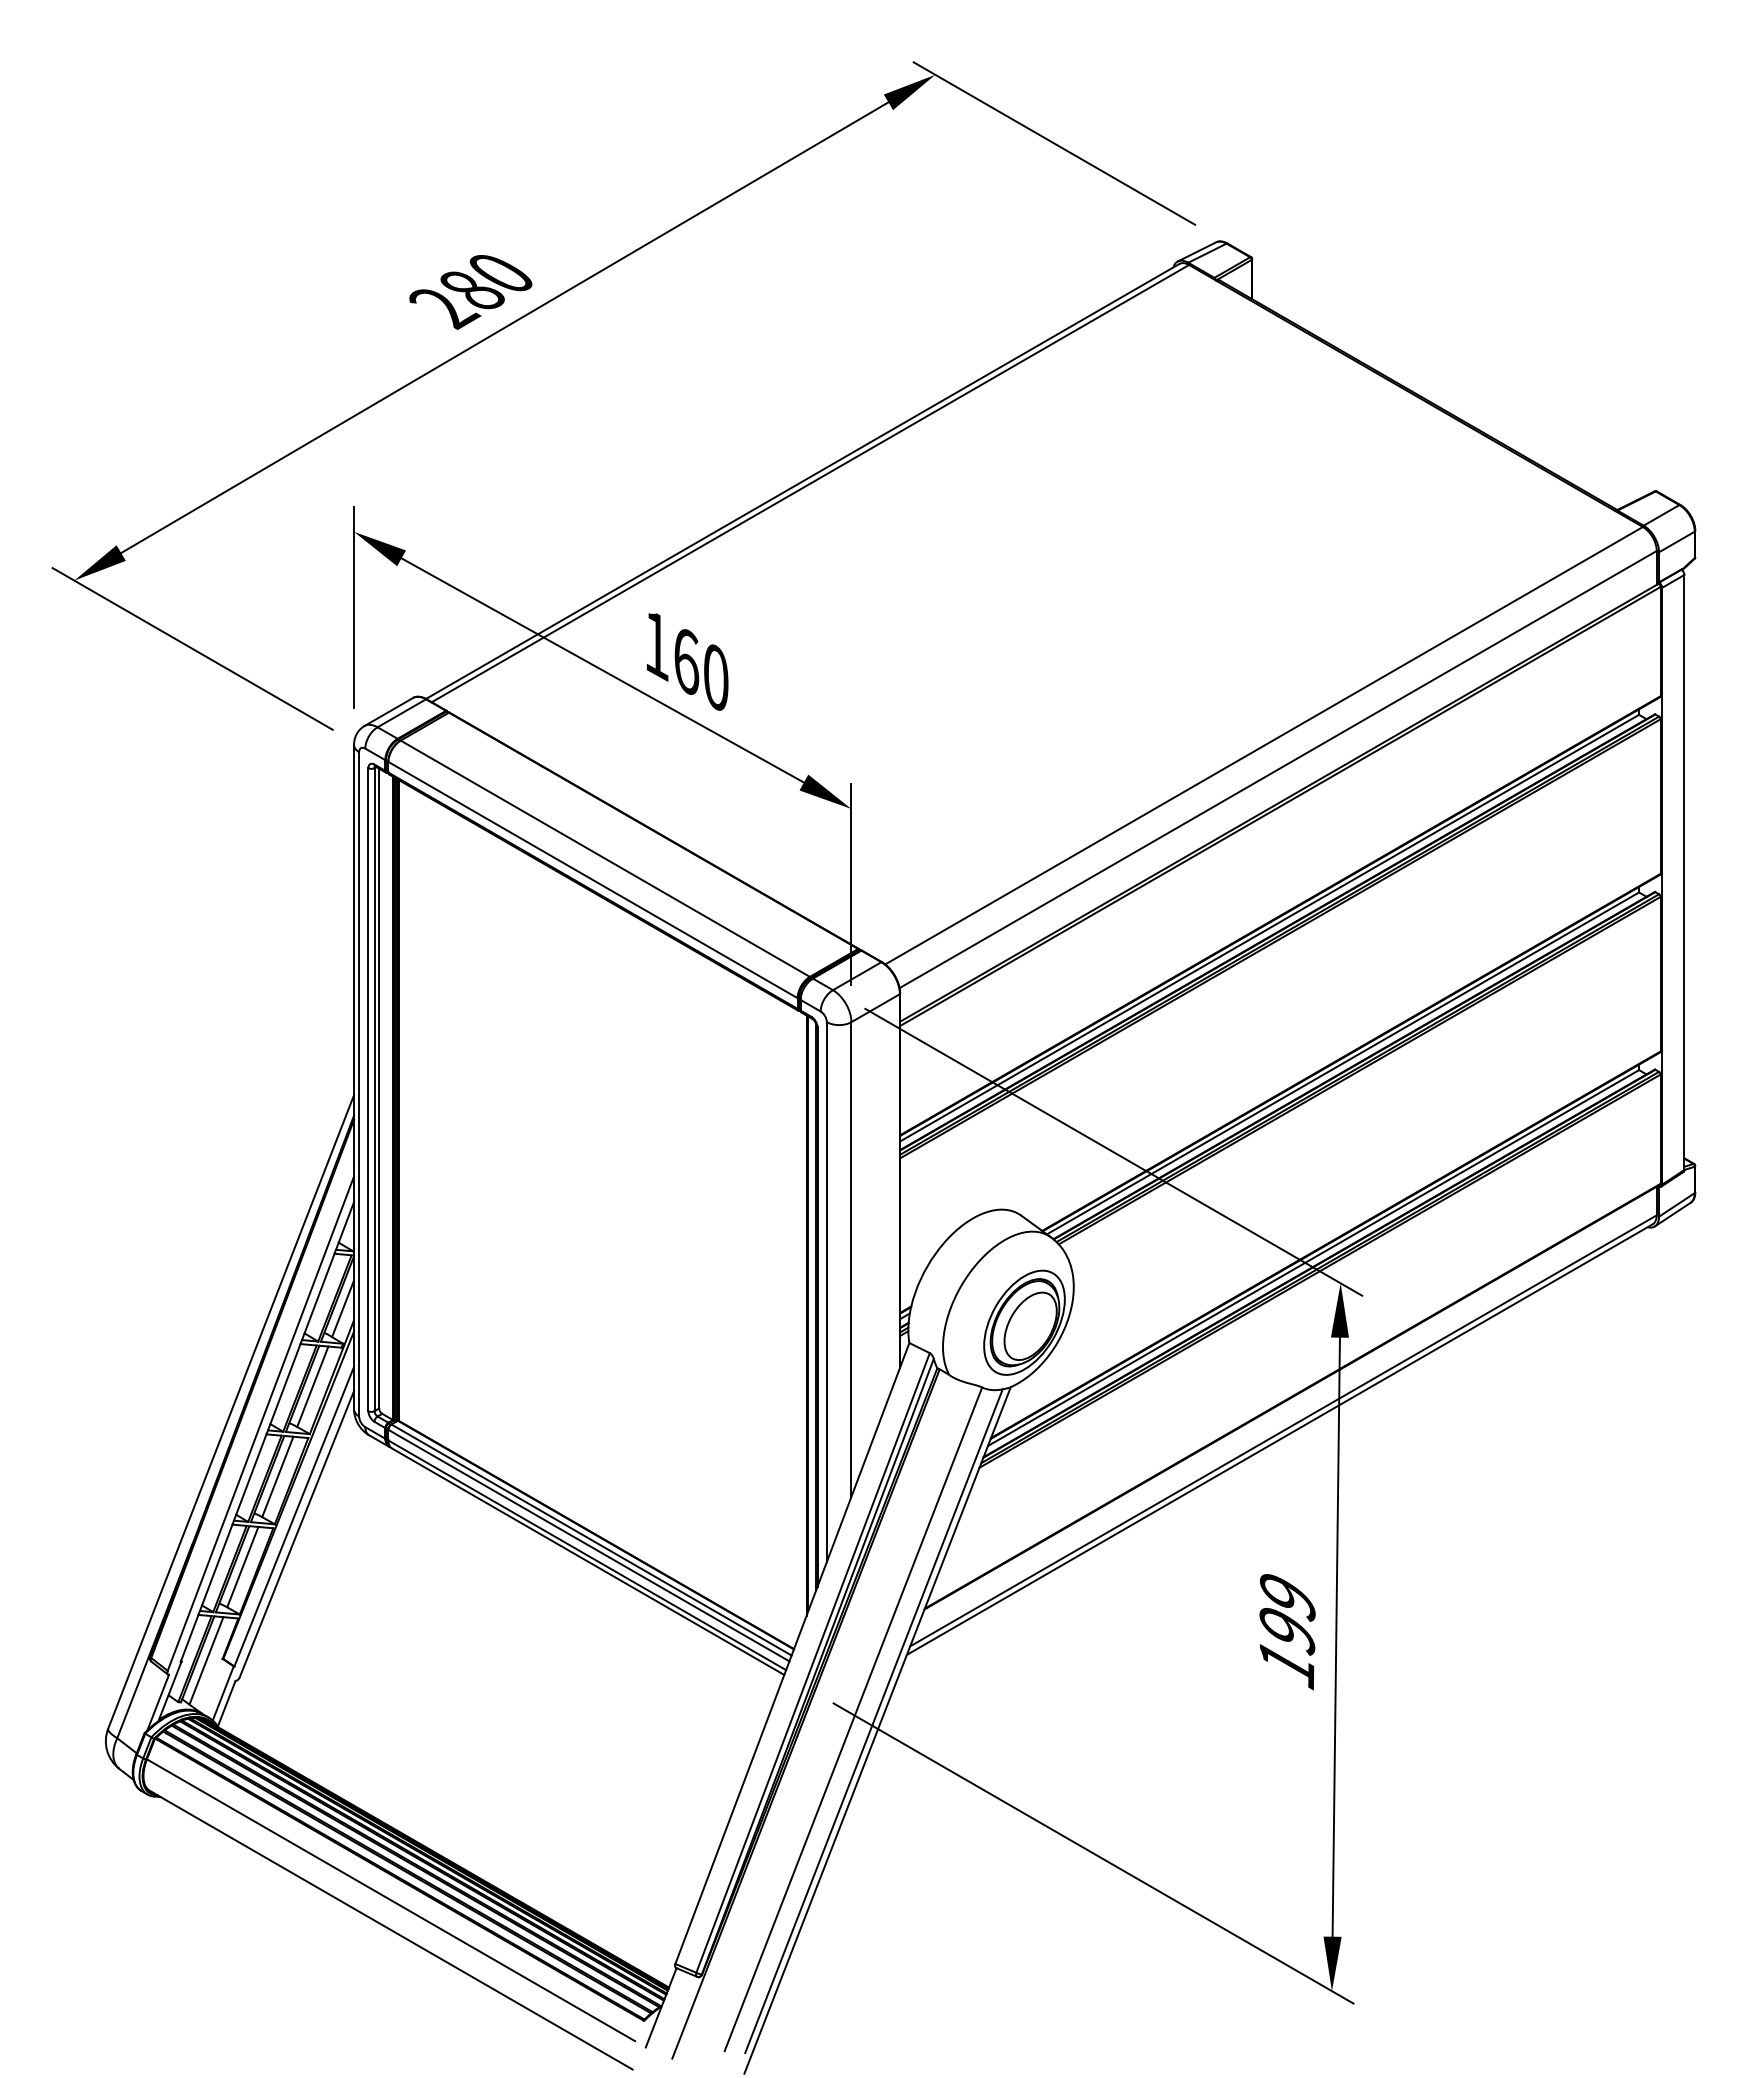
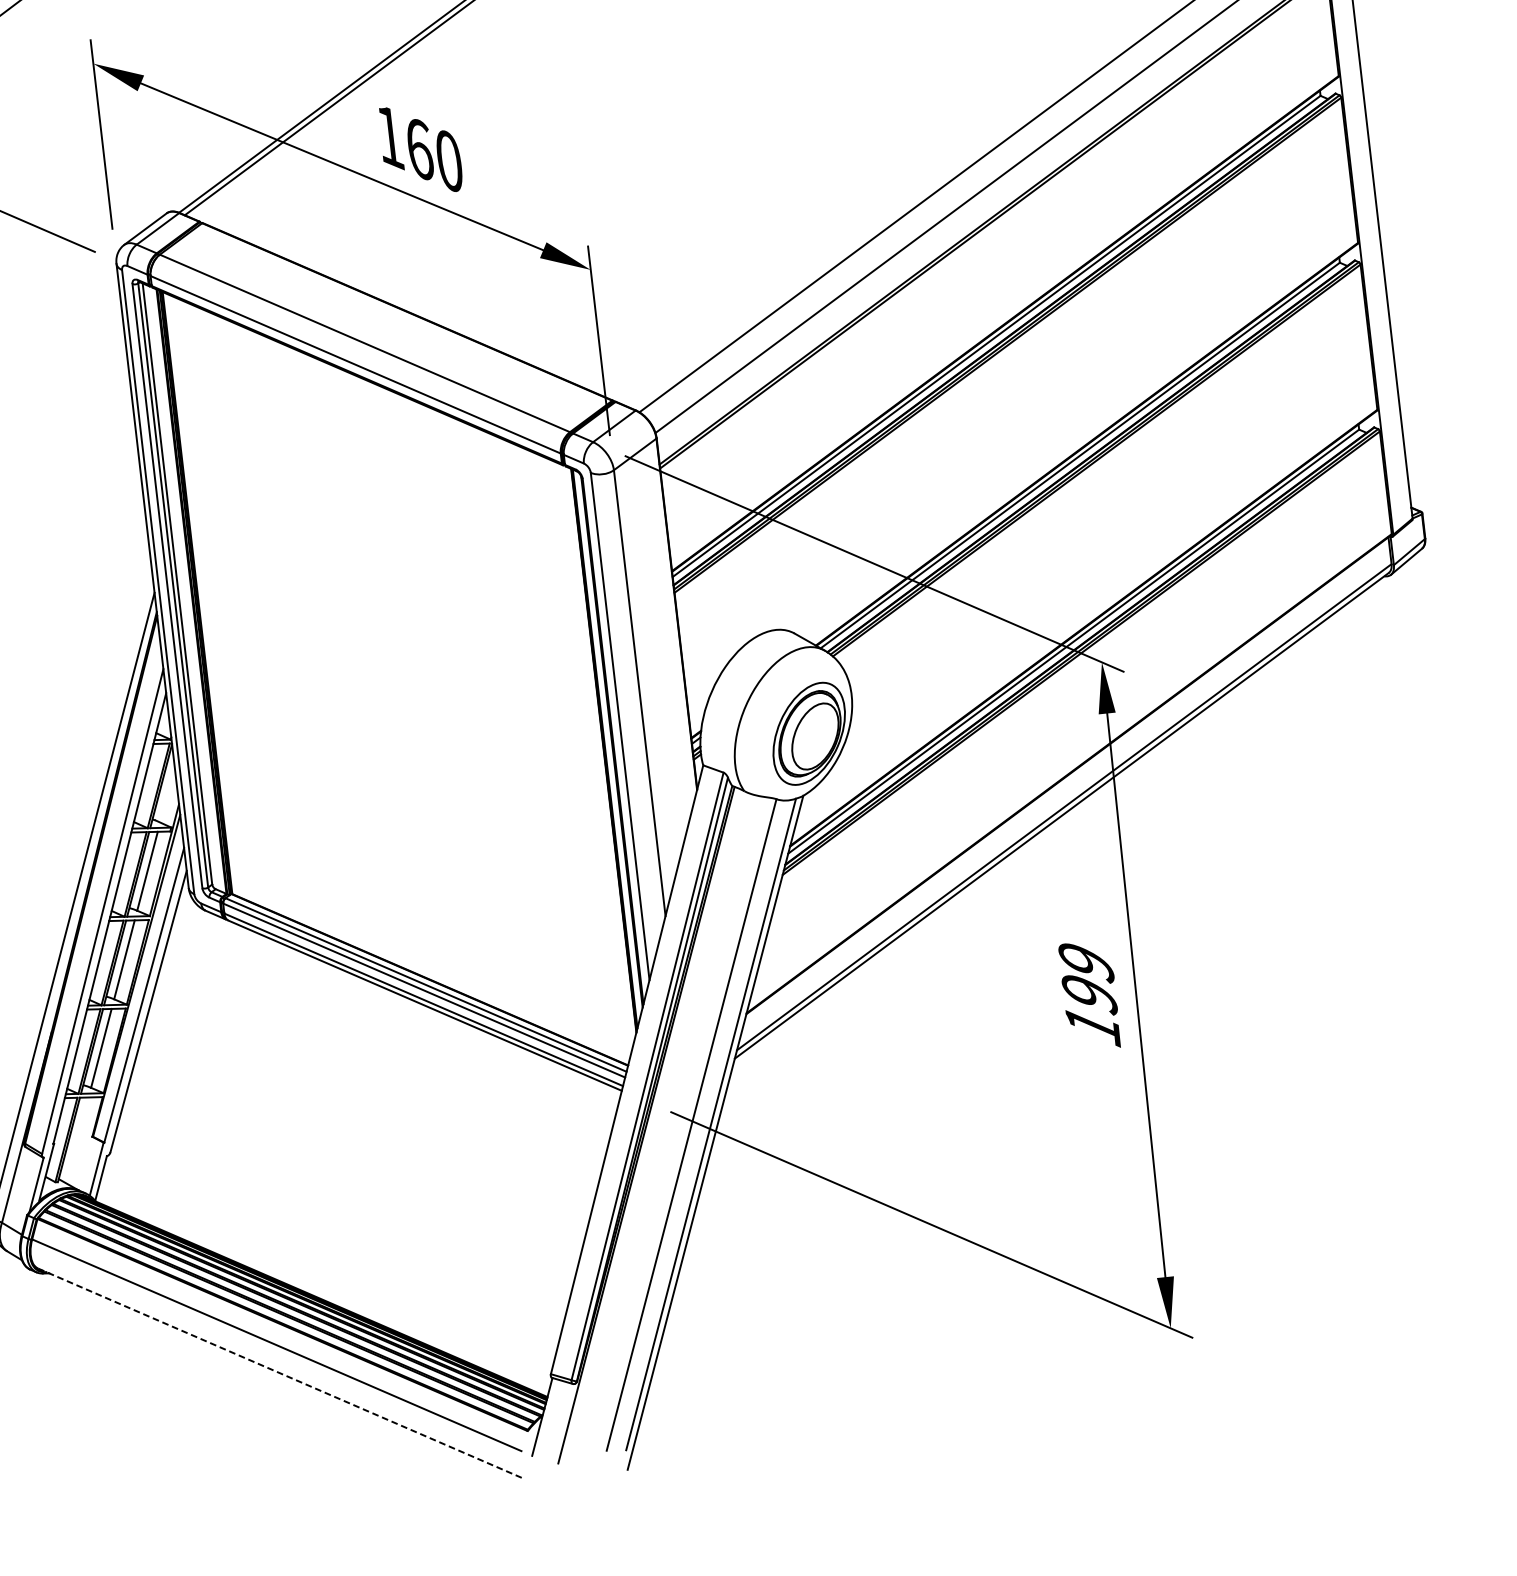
line: (343, 1308) -> (167, 794), removed
line: (206, 1660) -> (77, 1140), removed
line: (391, 1930) -> (280, 1373), solid -> dashed

